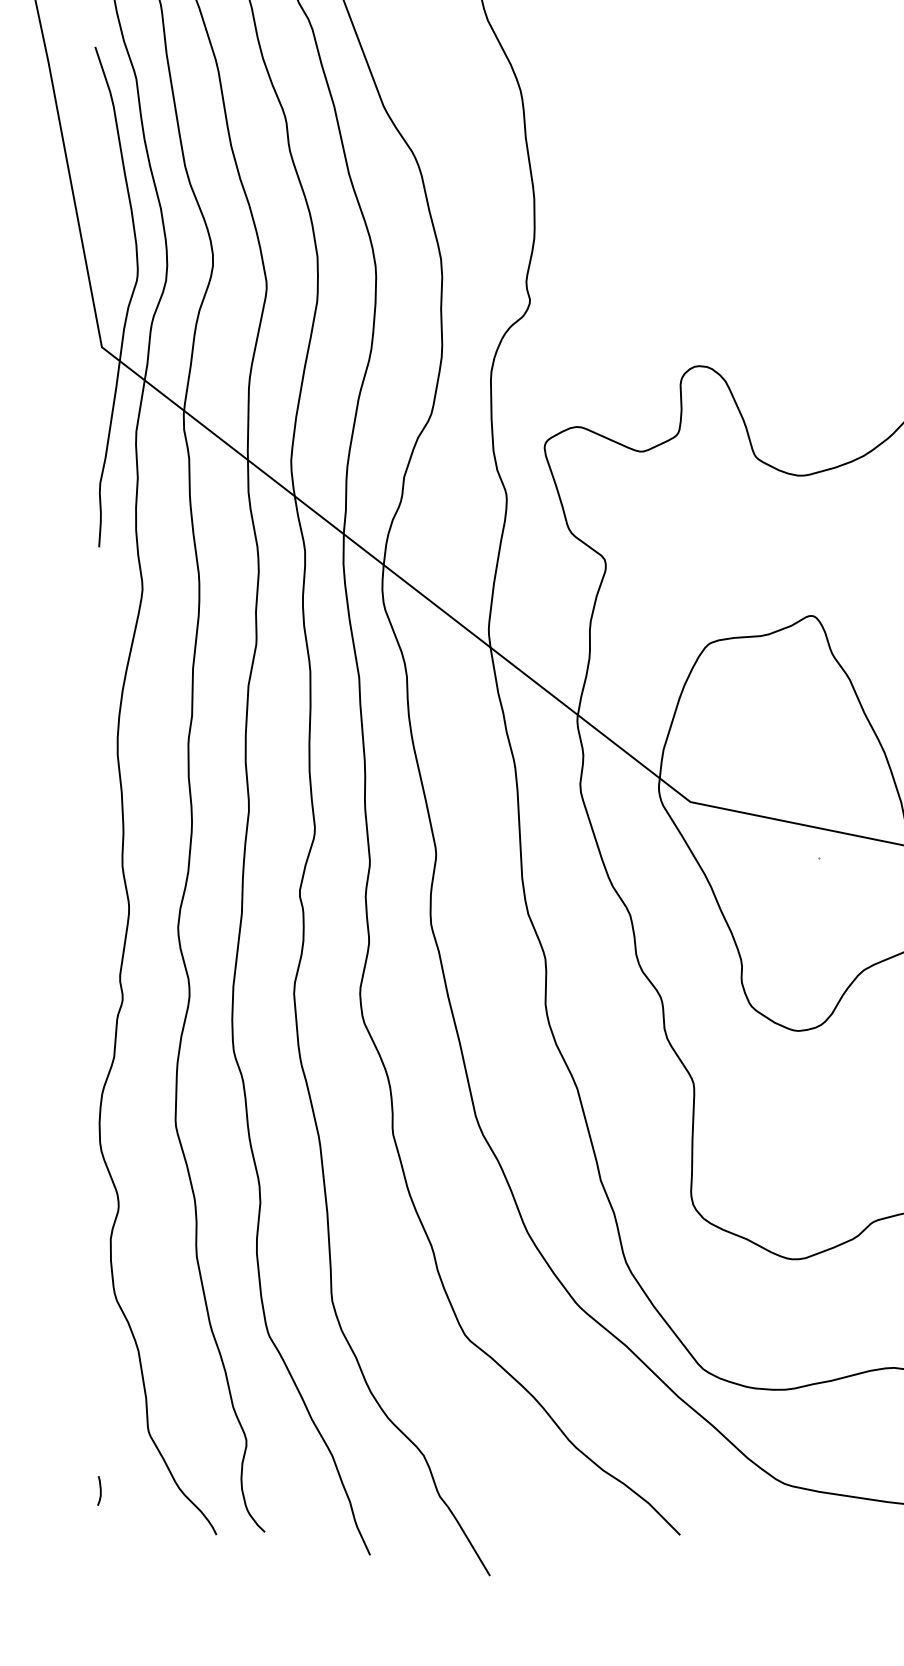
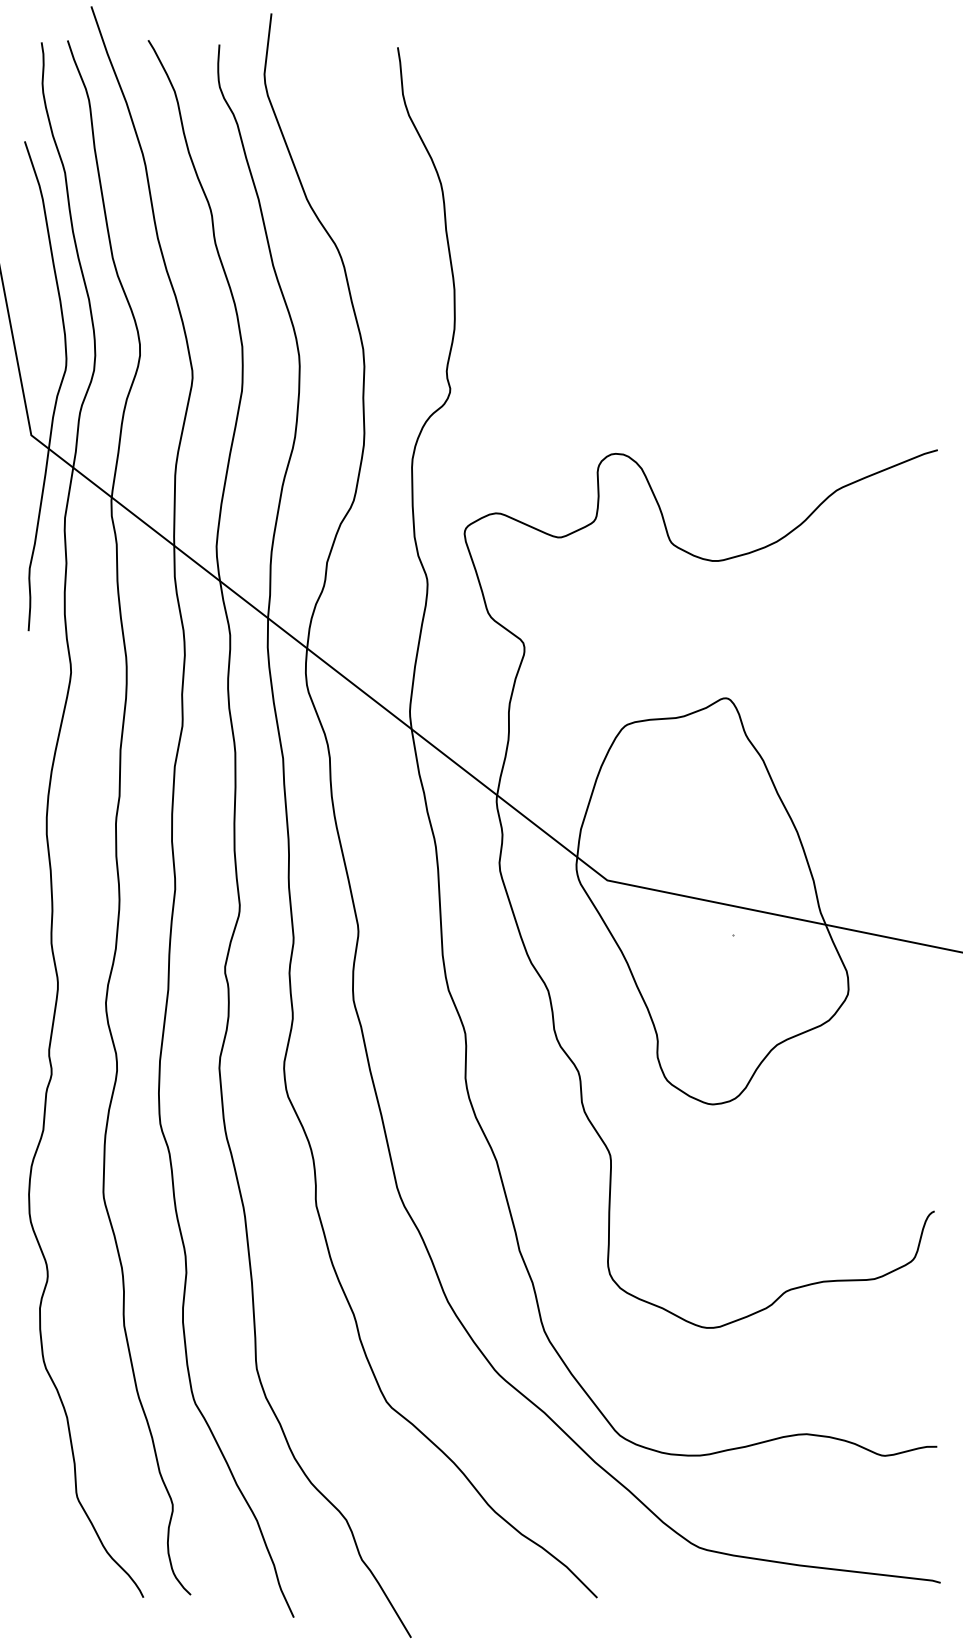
curve: (100, 1490) -> (29, 1554), removed

